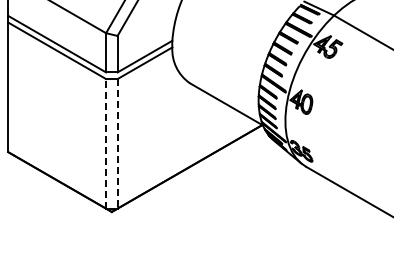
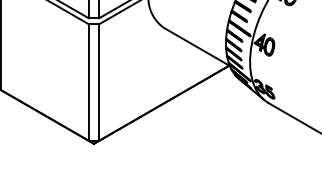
line: (106, 143) -> (89, 82), dashed -> solid
line: (117, 143) -> (99, 82), dashed -> solid

